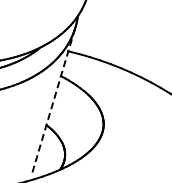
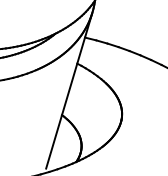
line: (53, 102) -> (69, 91), dashed -> solid

